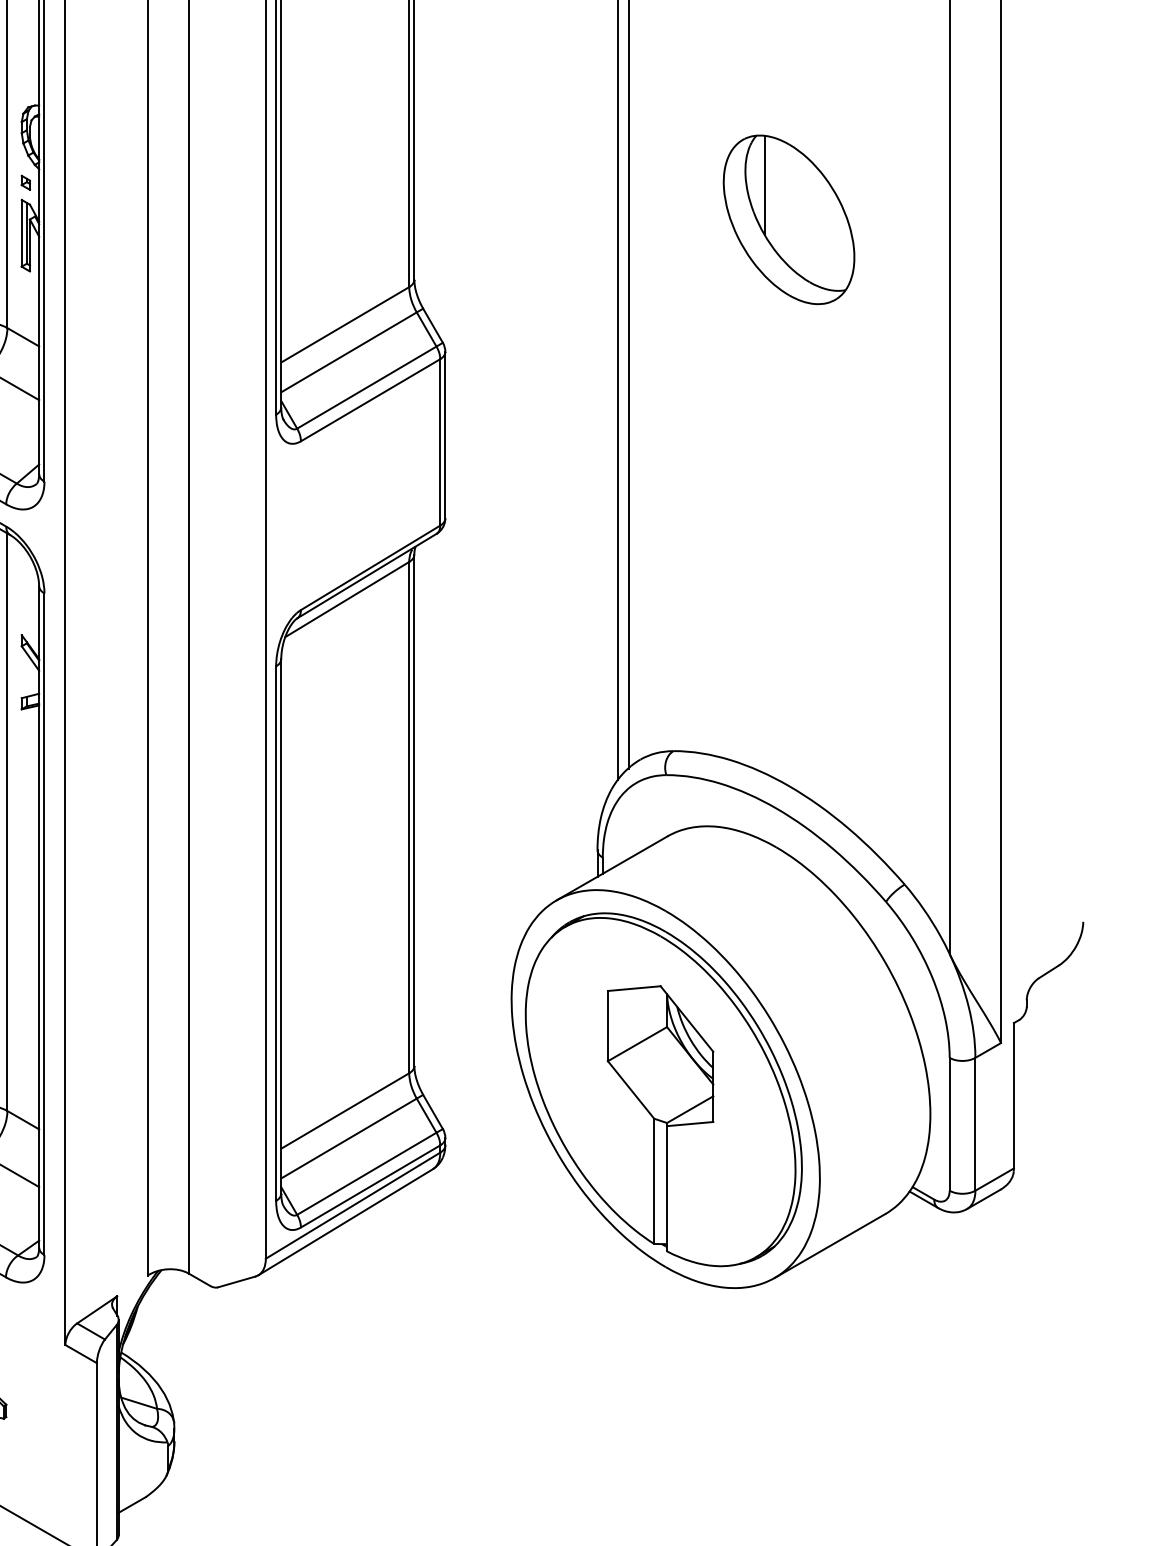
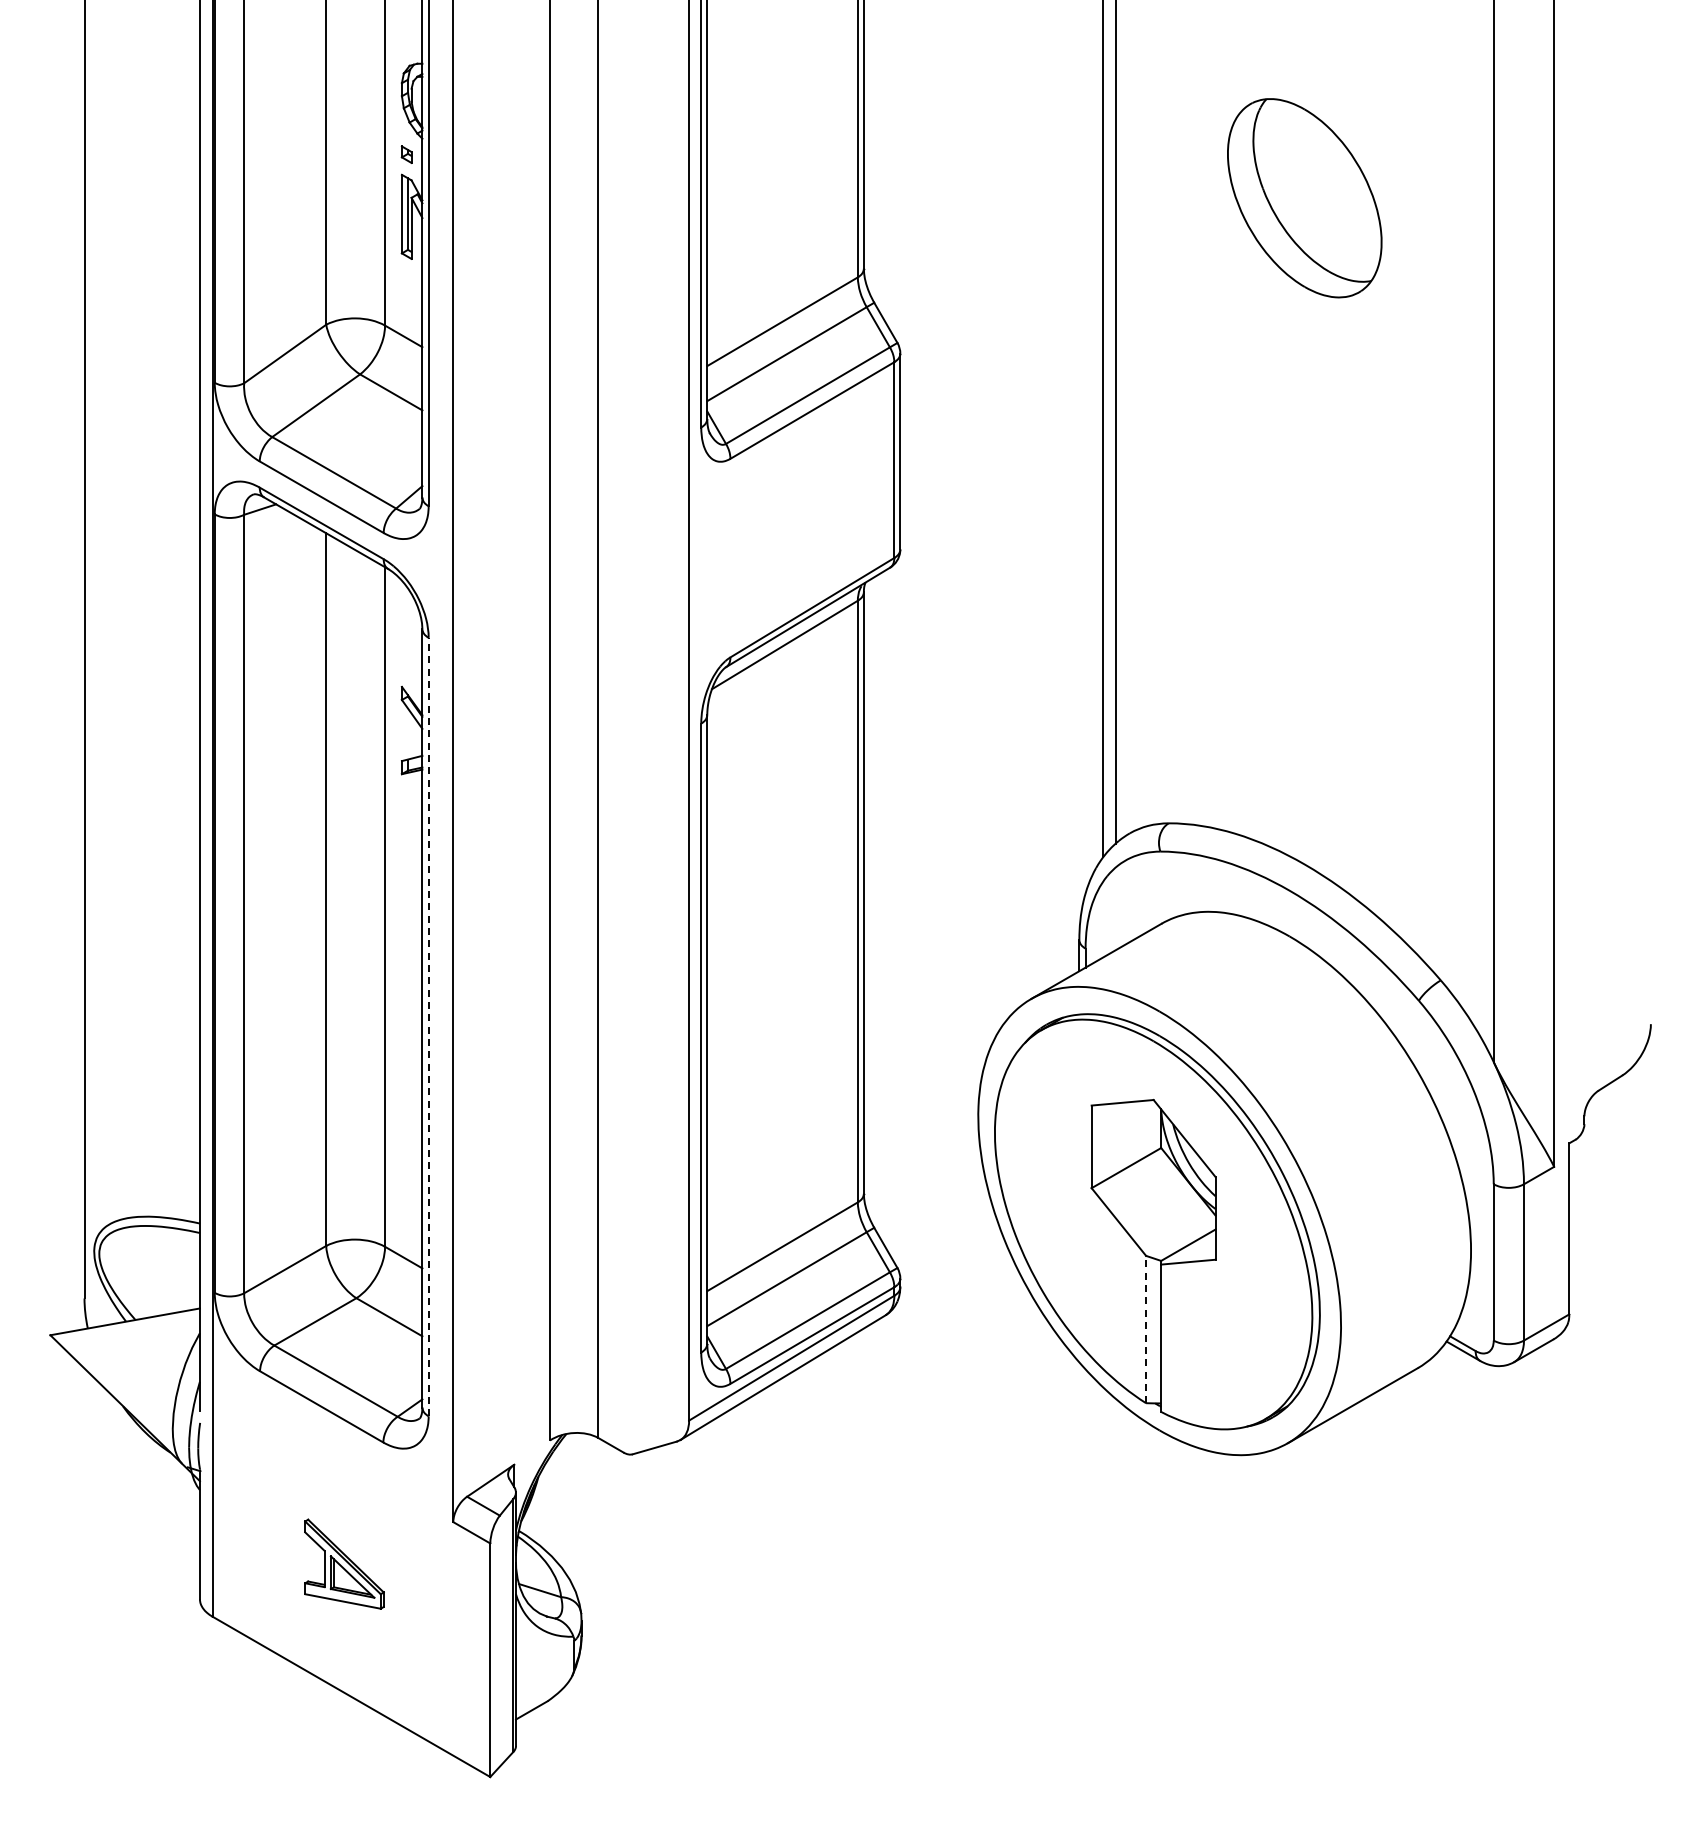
line: (765, 185) -> (1276, 157), removed
line: (44, 923) -> (428, 1026), solid -> dashed
line: (654, 1181) -> (1146, 1329), solid -> dashed

